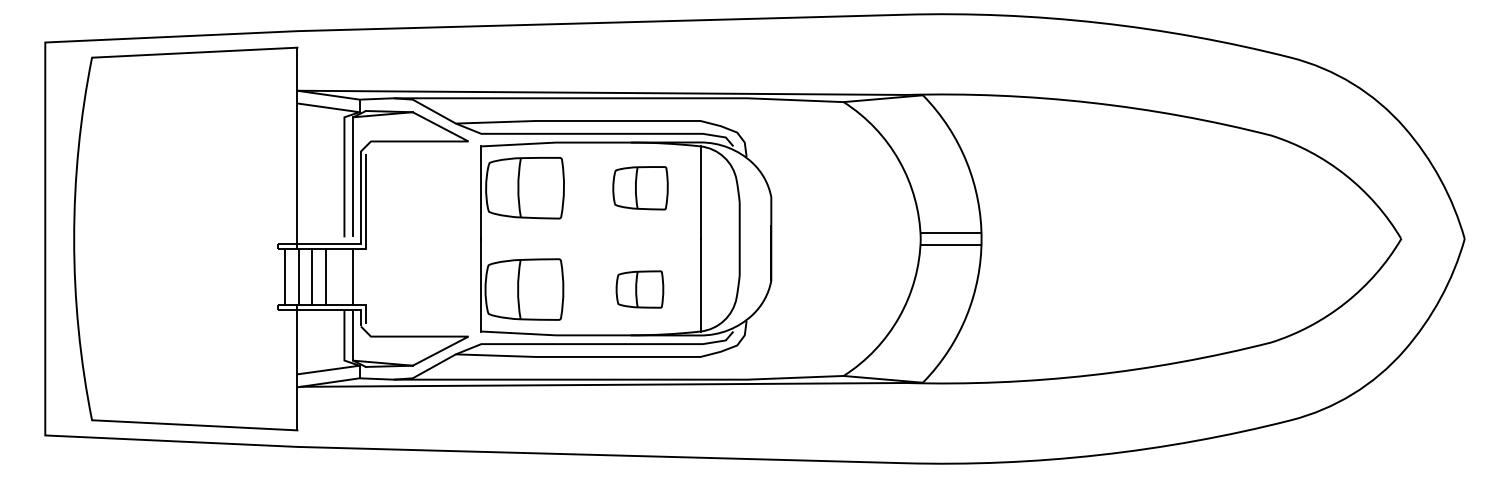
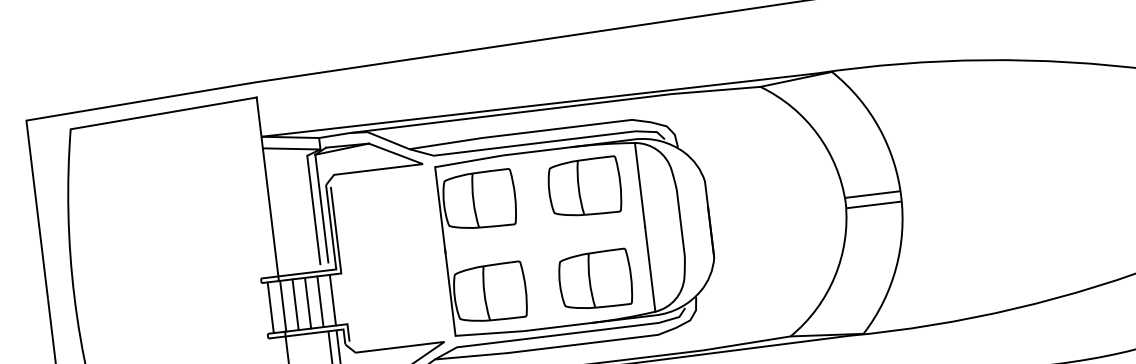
part: (640, 188) -> (584, 188), size x1.43
line: (339, 276) -> (320, 301), added
part: (639, 289) -> (595, 280), size x1.67

